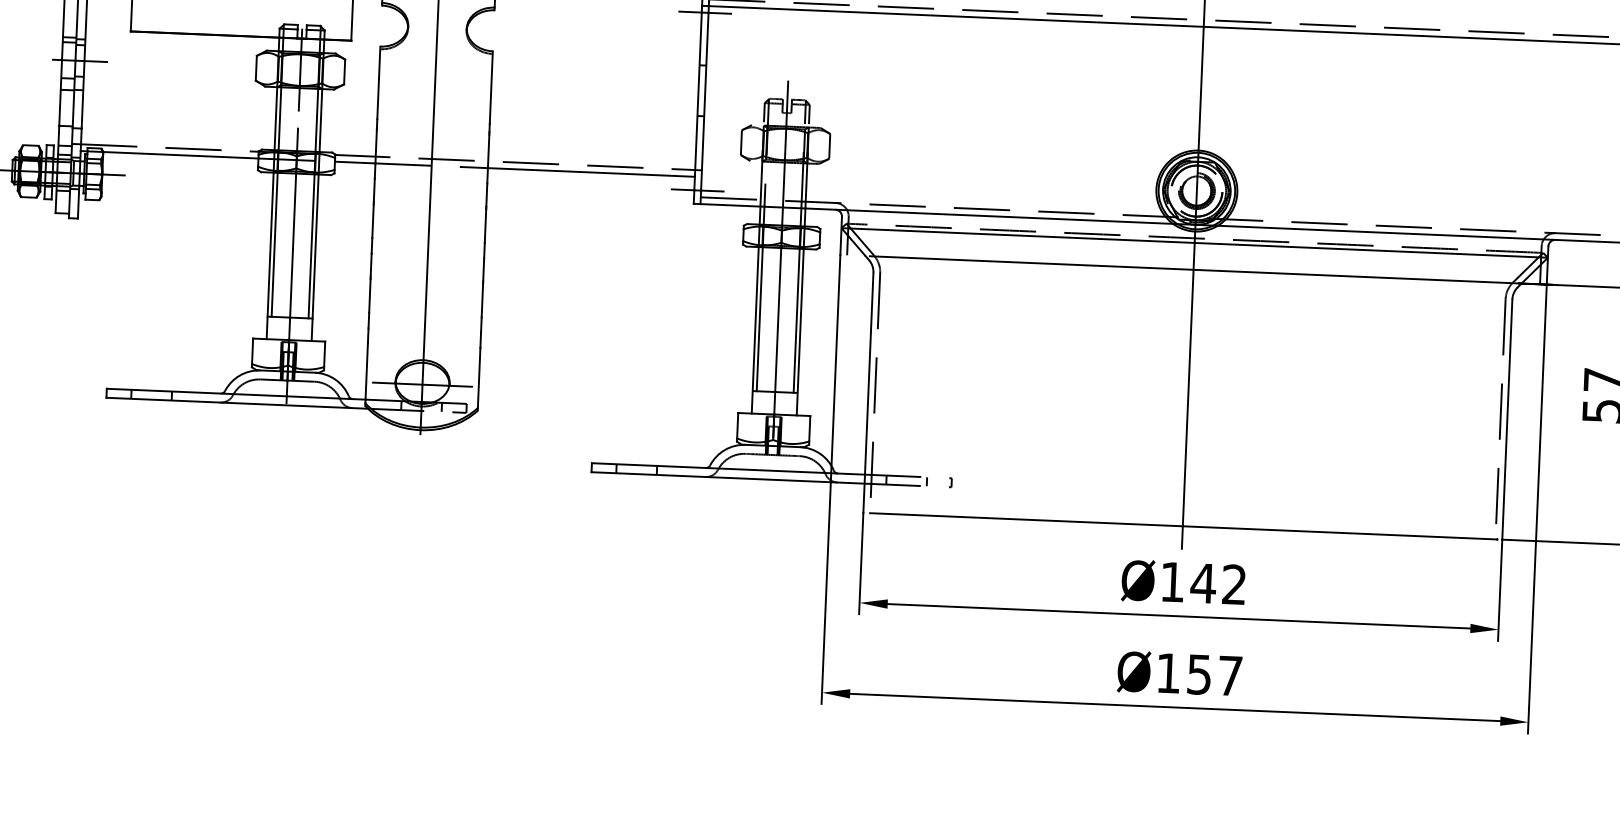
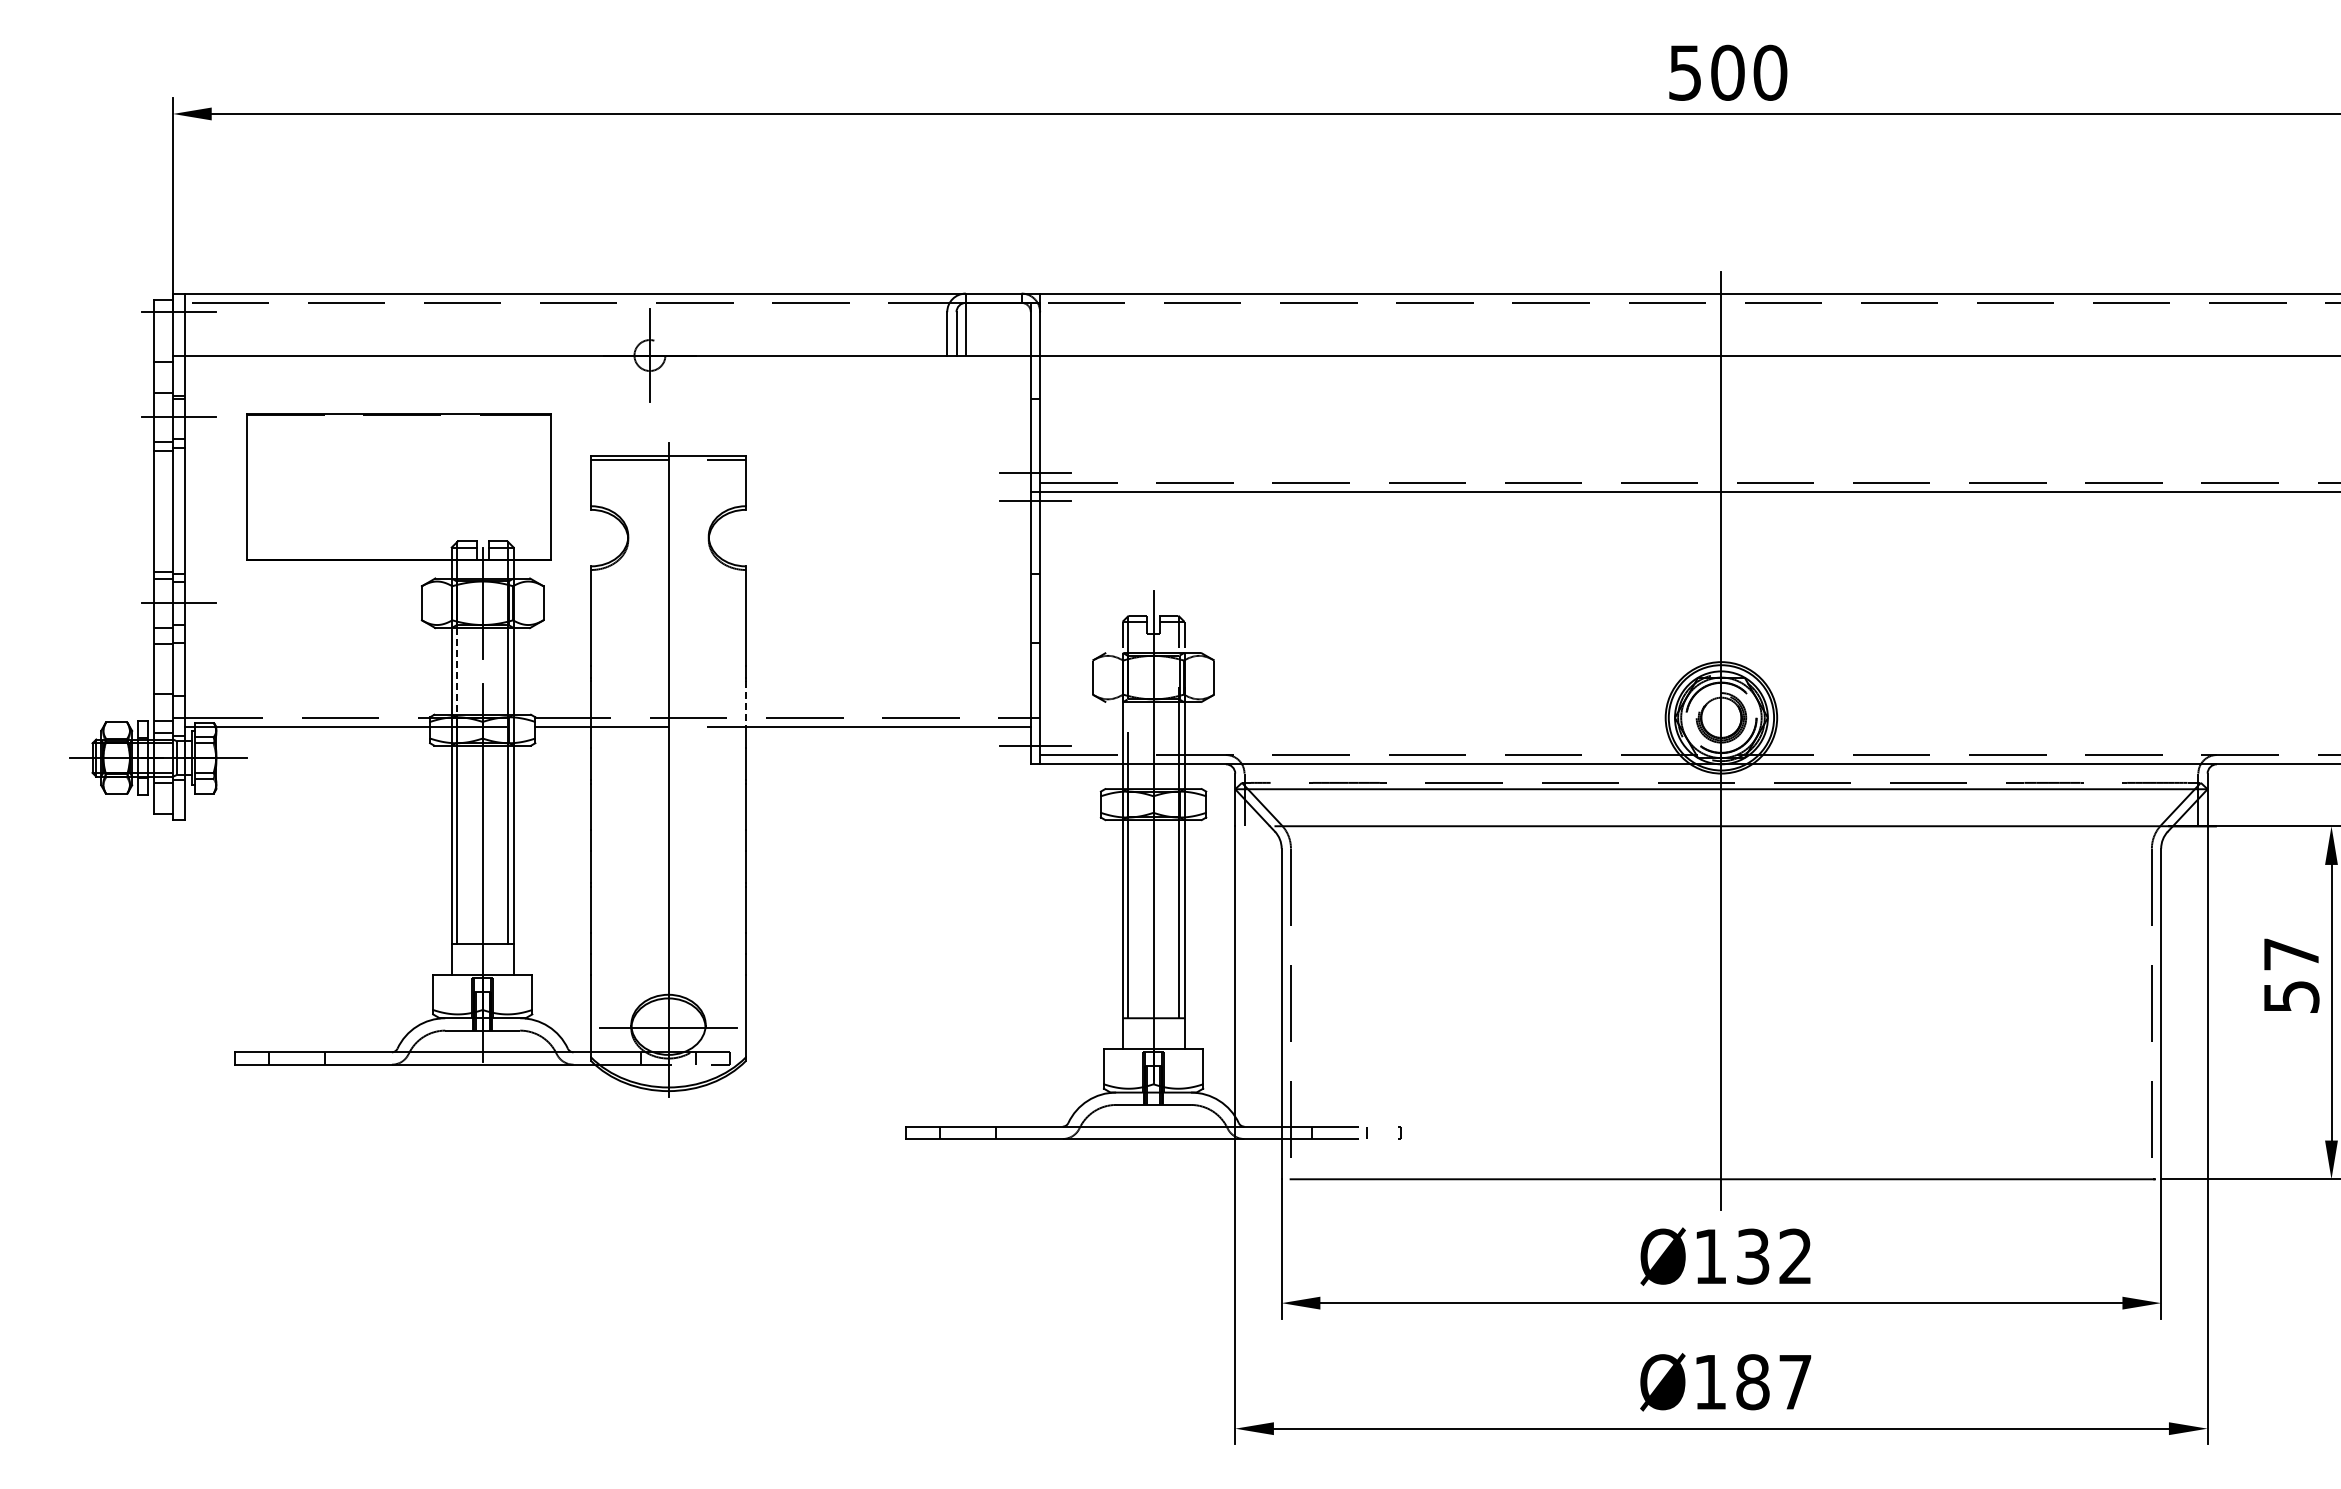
line: (280, 118) -> (457, 671), solid -> dashed
line: (488, 151) -> (745, 704), solid -> dashed
text: (1203, 583) -> (1752, 1256), 142 -> 132
text: (1199, 674) -> (1752, 1382), 157 -> 187

